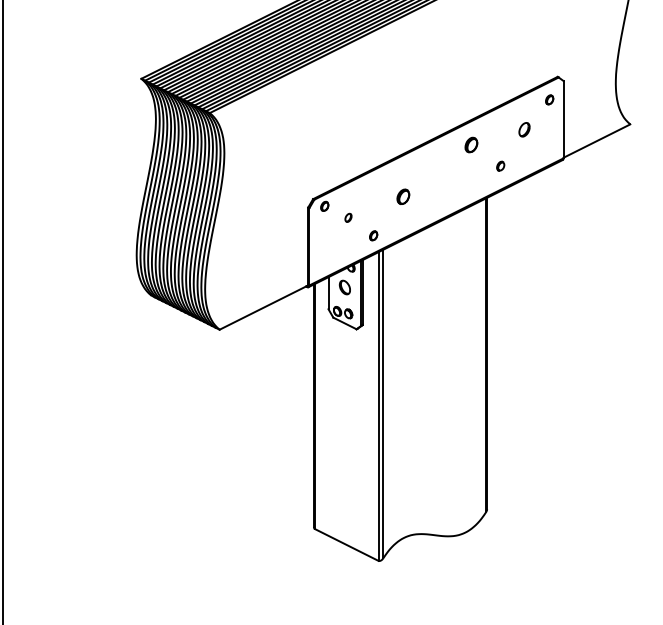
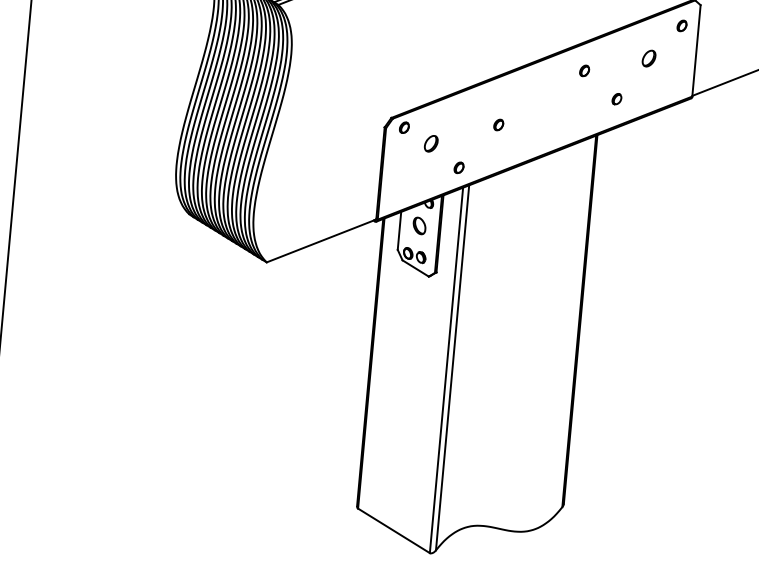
part: (471, 144) -> (584, 70), size x0.62
part: (403, 196) -> (498, 124), size x0.62
part: (348, 217) -> (431, 143), size x1.67

